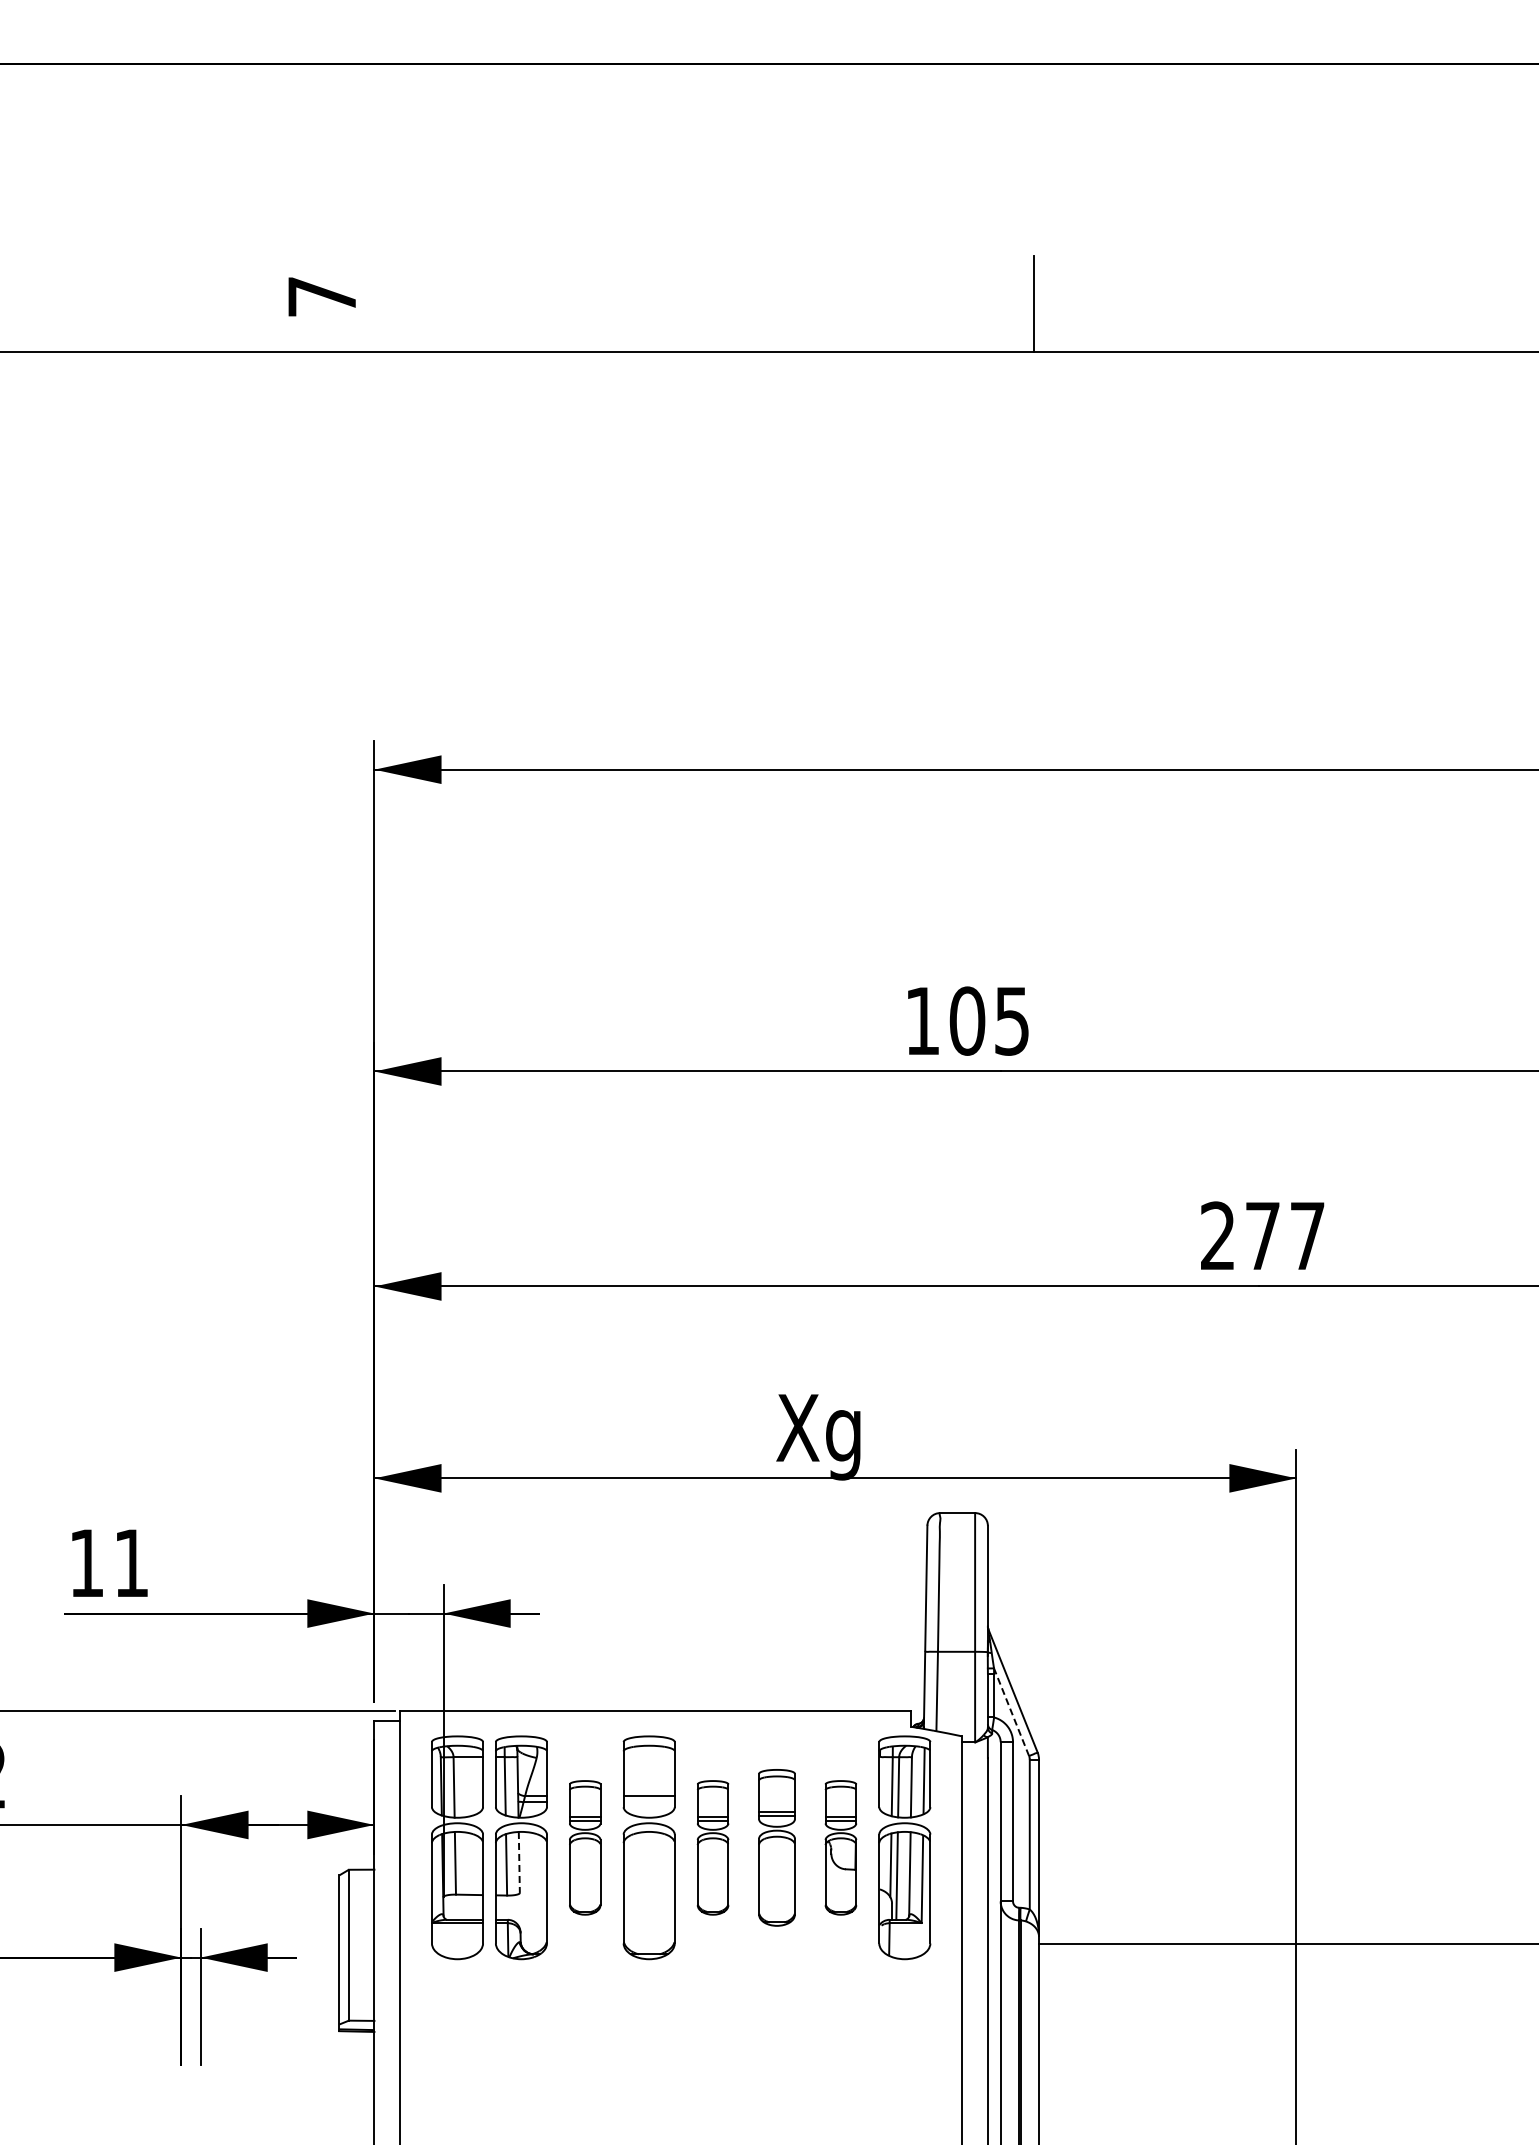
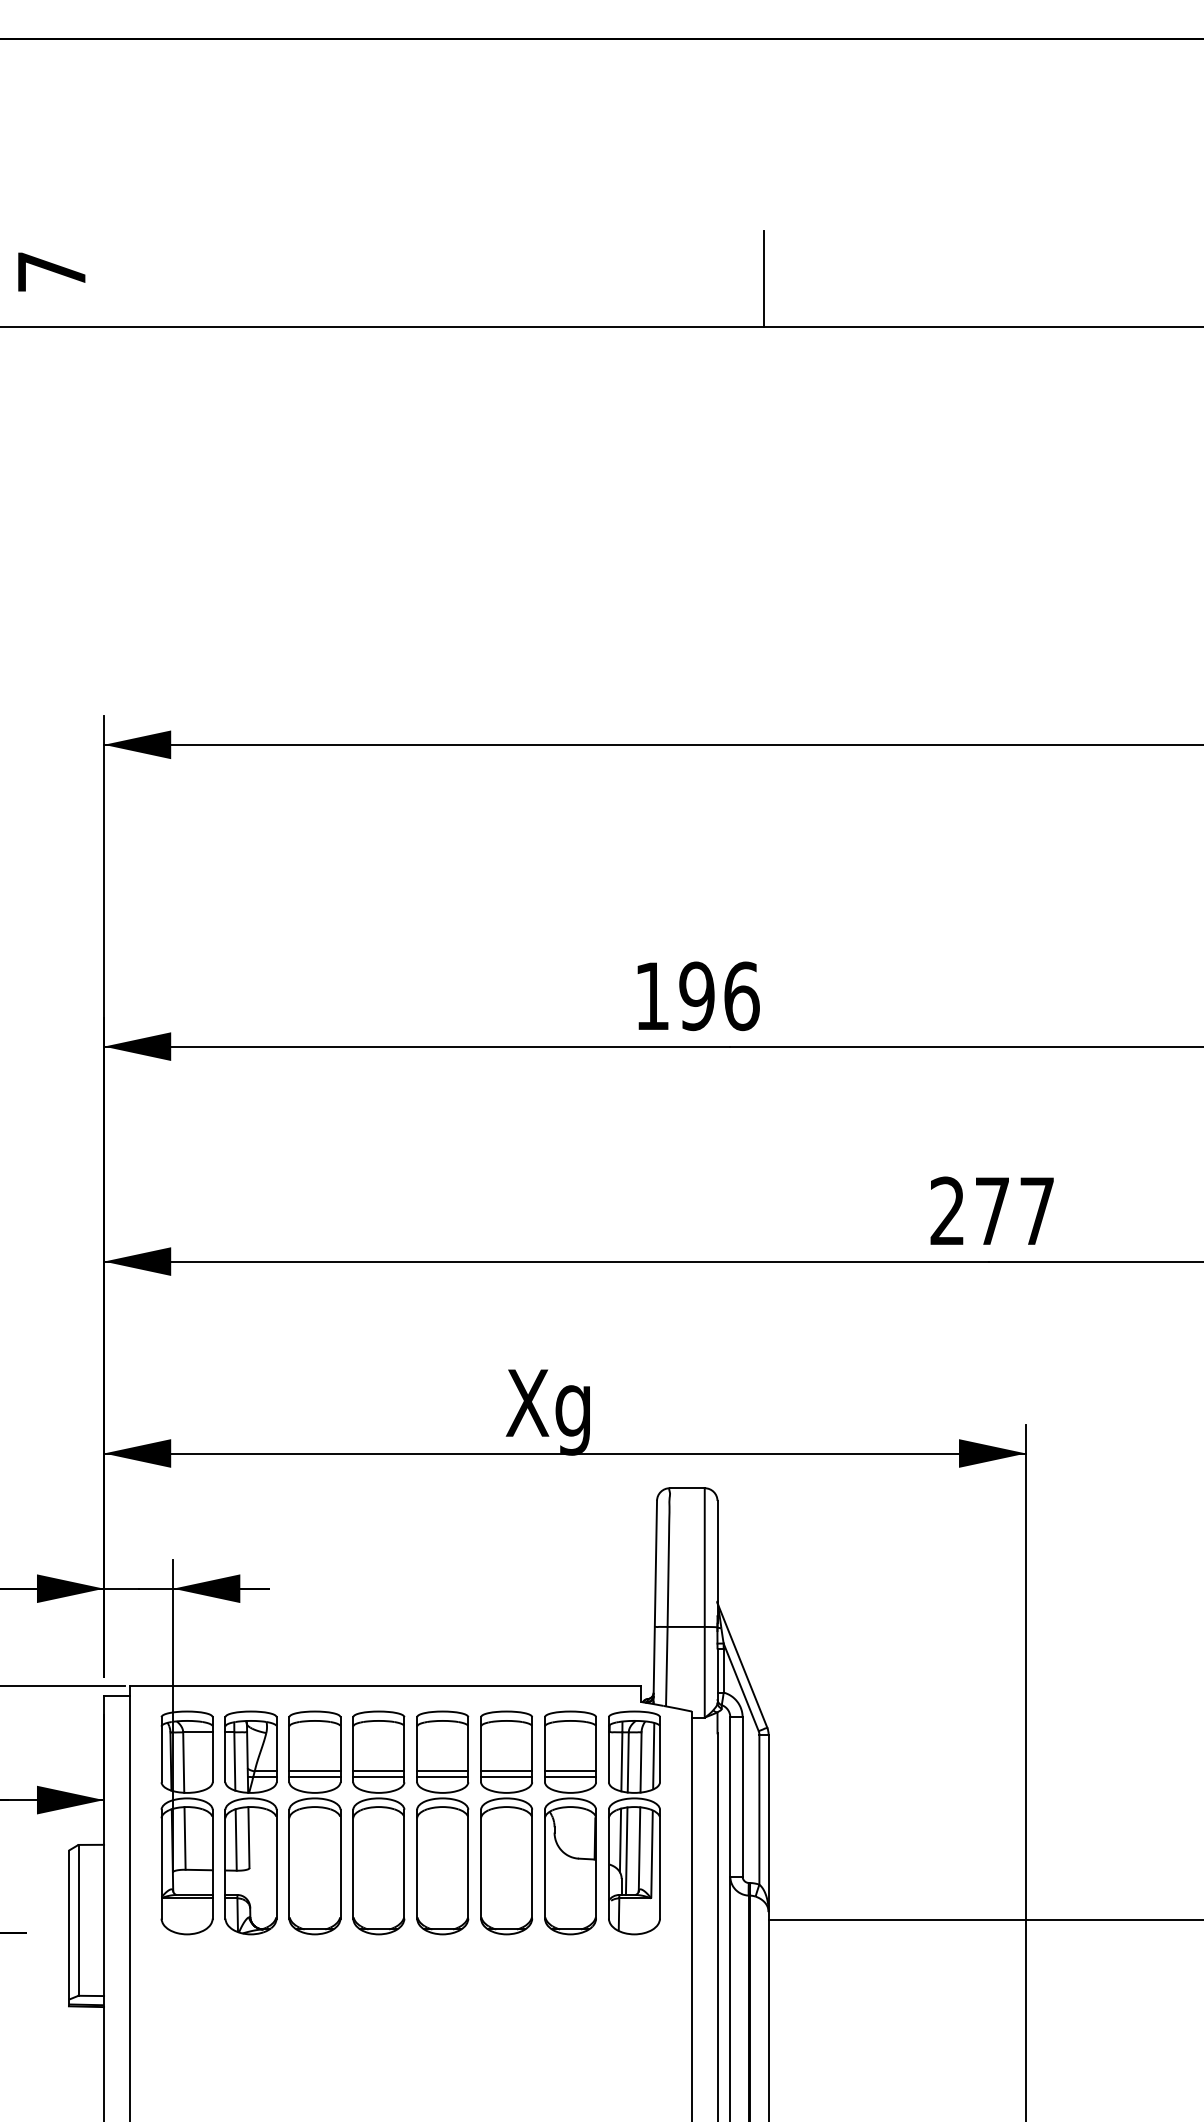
text: (989, 1020) -> (719, 995), 105 -> 196
line: (1011, 1711) -> (741, 1686), dashed -> solid
line: (648, 1802) -> (378, 1777), added
part: (584, 1847) -> (314, 1822), size x1.67
part: (712, 1847) -> (442, 1822), size x1.67
part: (776, 1847) -> (506, 1822), size x1.43
part: (840, 1847) -> (570, 1822), size x1.67
line: (519, 1862) -> (249, 1837), dashed -> solid

